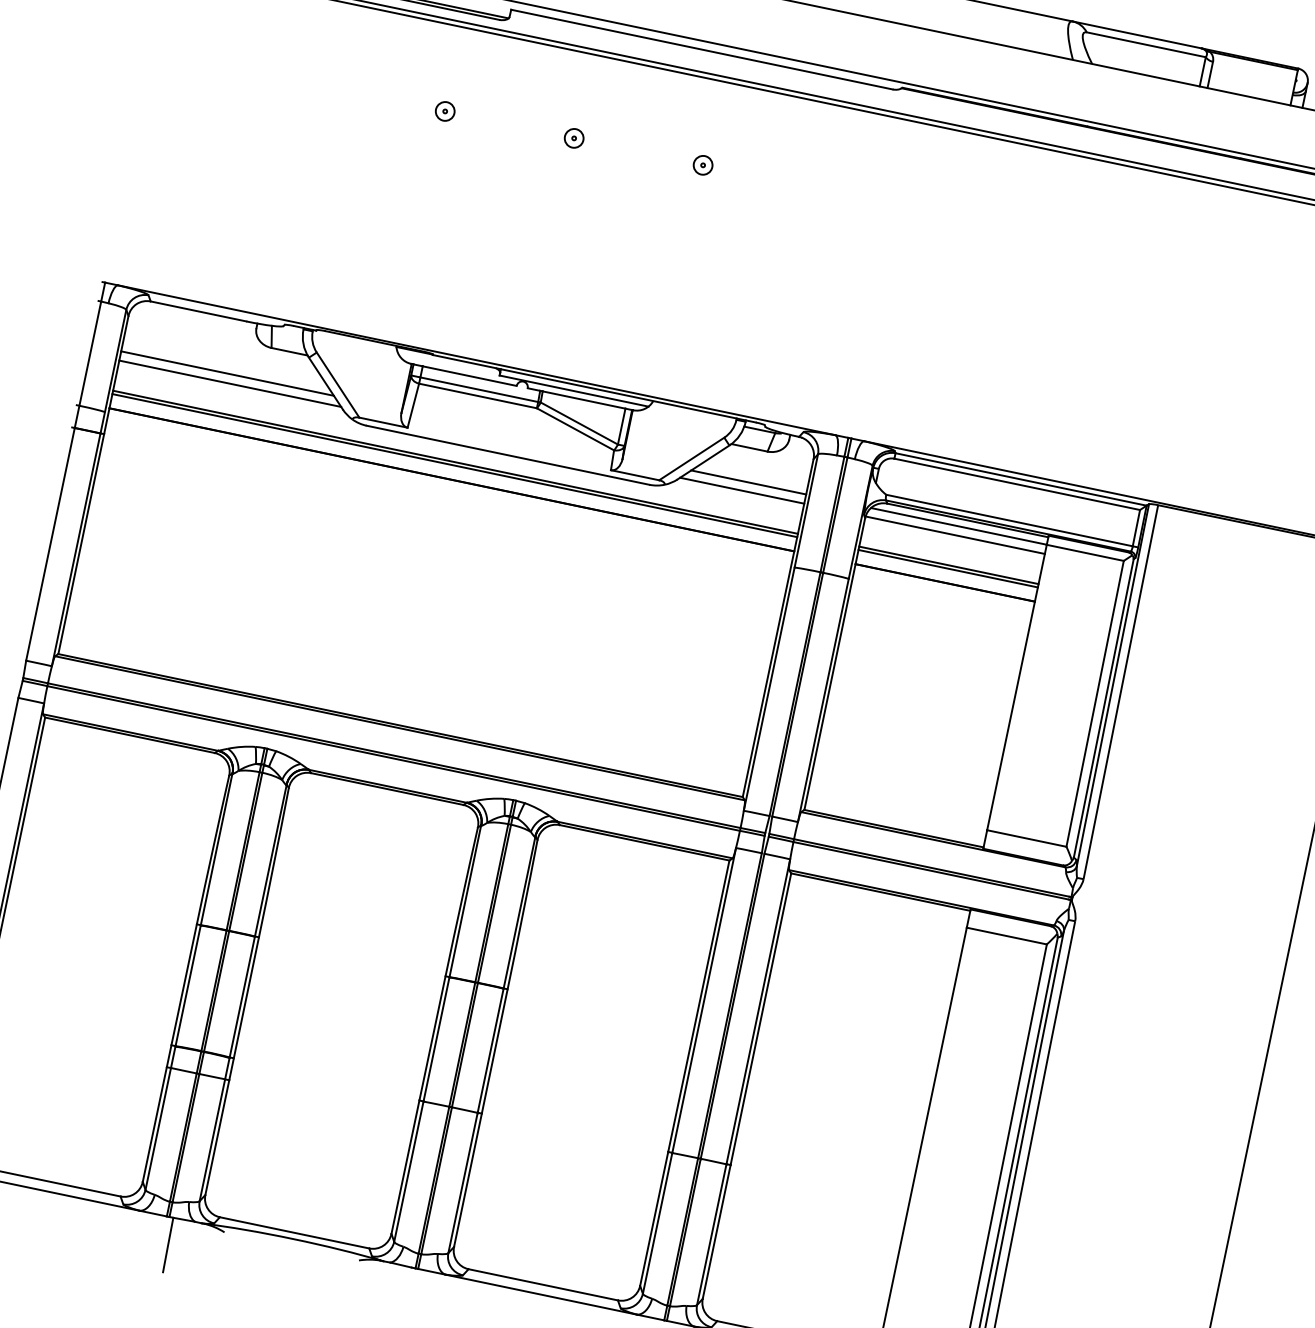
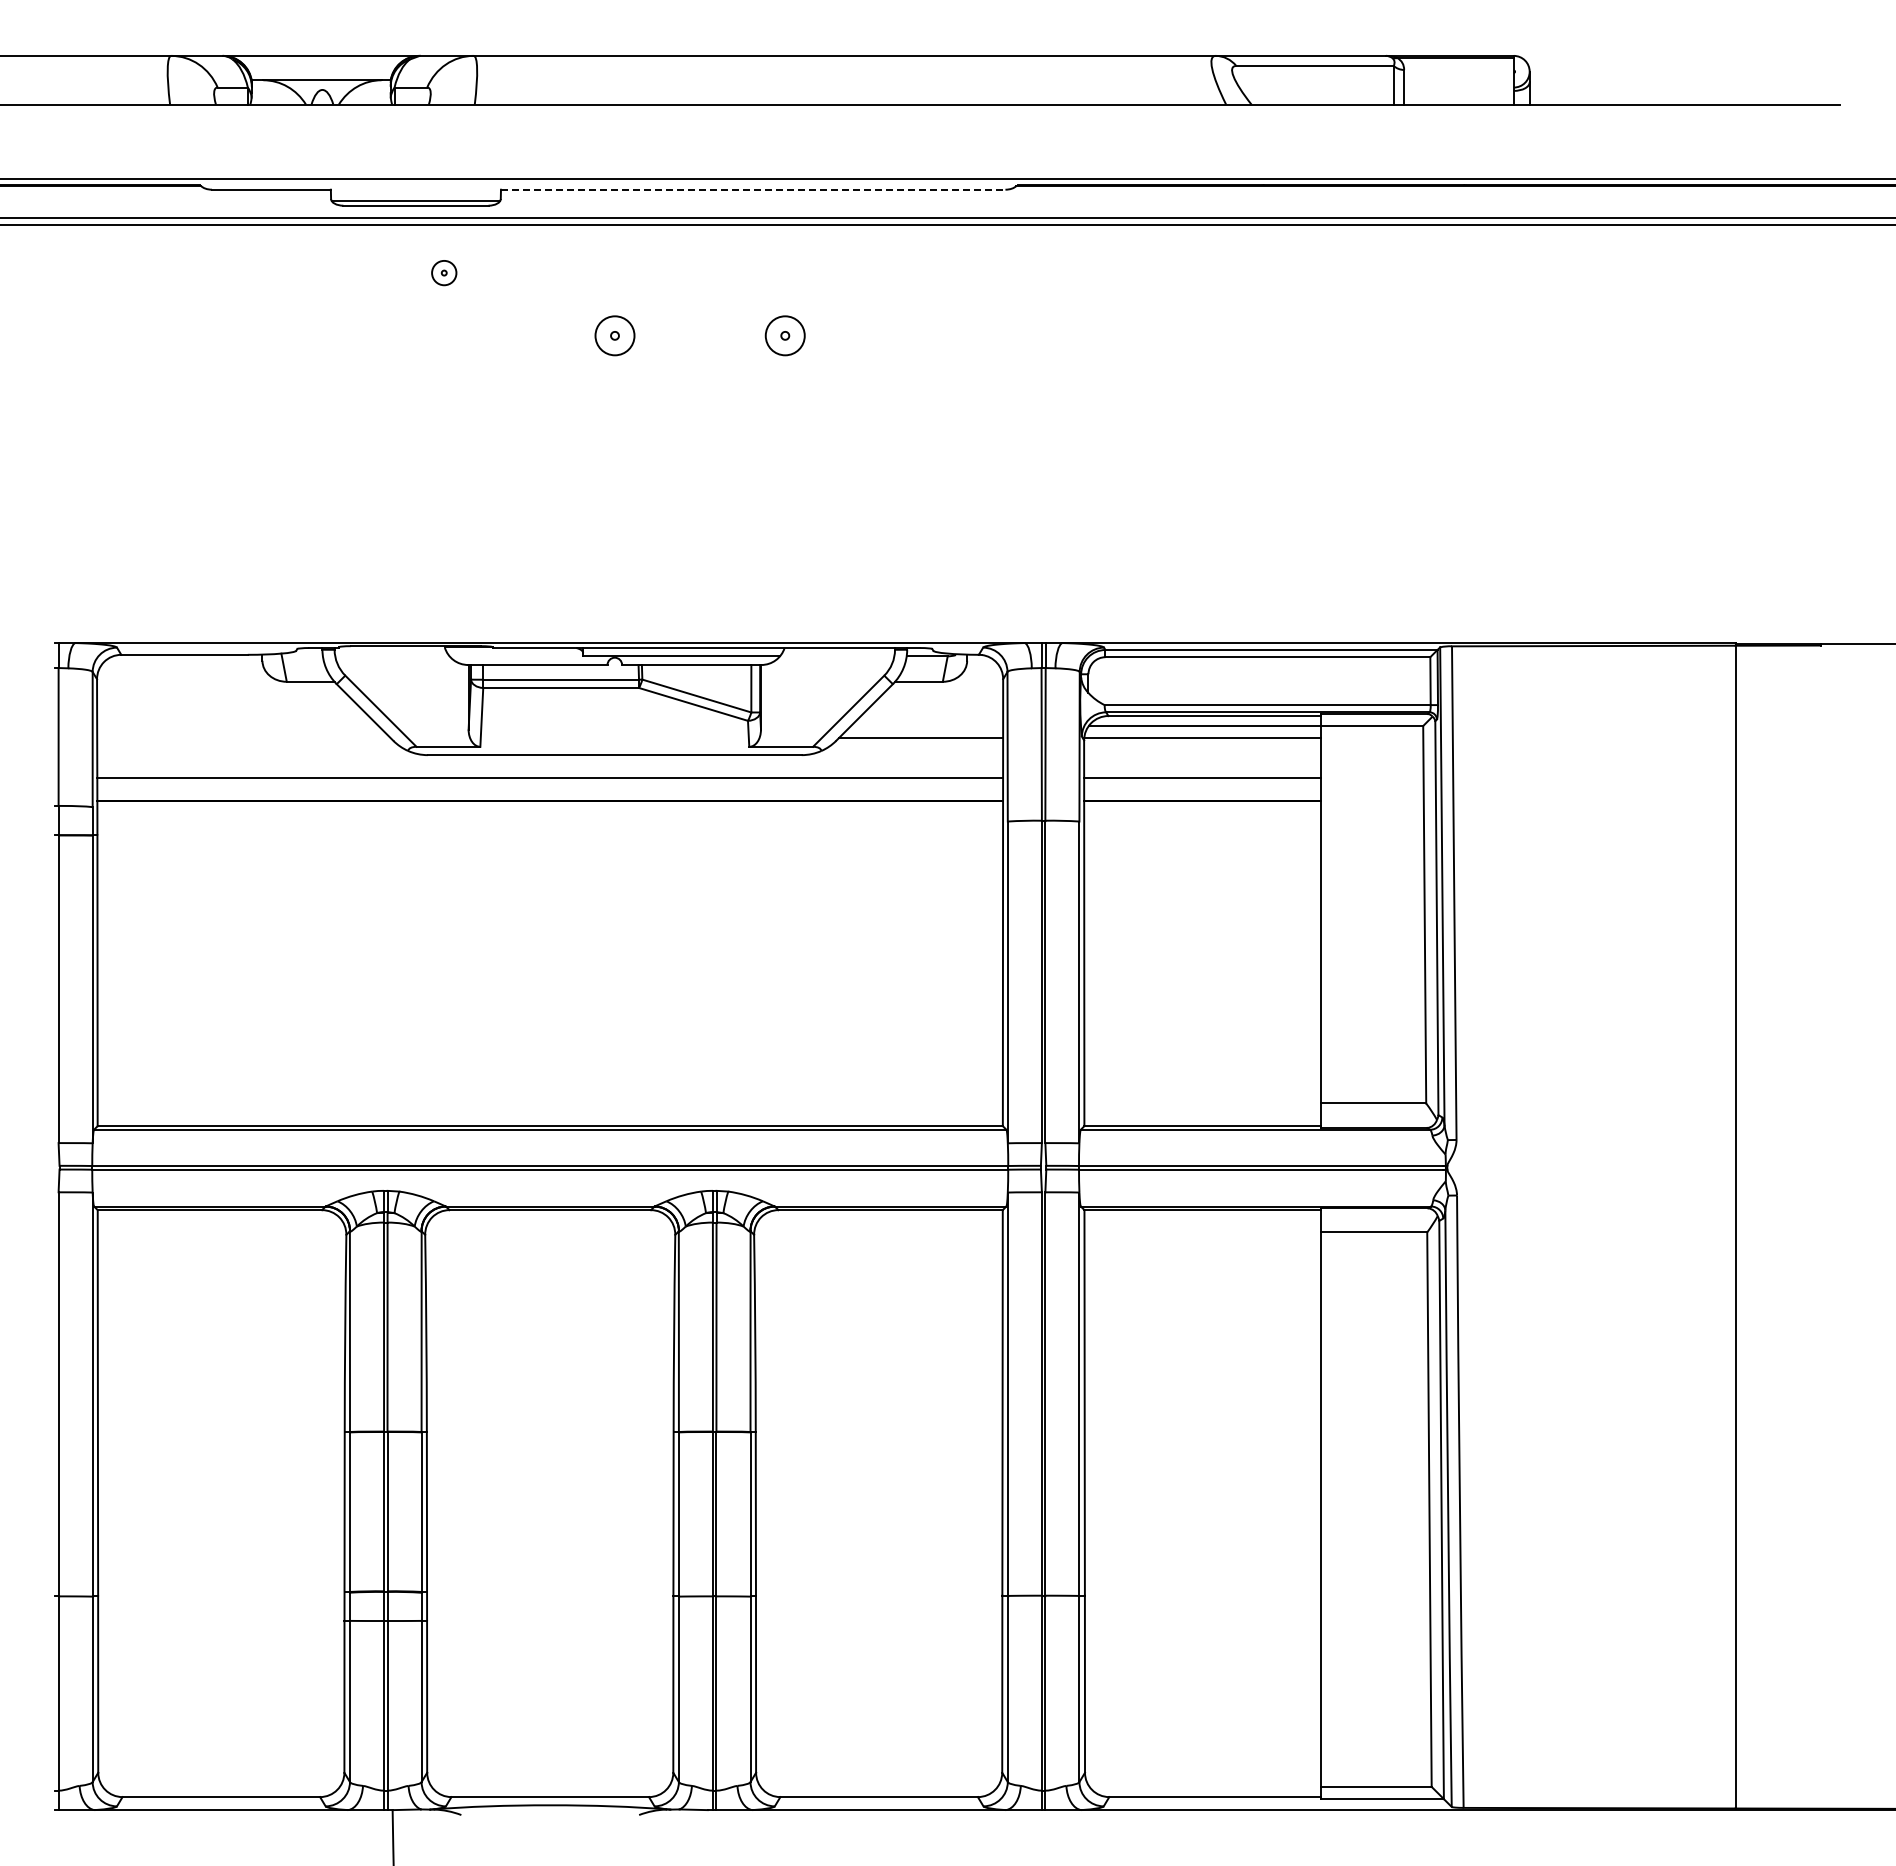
line: (702, 49) -> (753, 189), solid -> dashed
part: (445, 111) -> (444, 273), moved
part: (573, 138) -> (614, 336), size x1.6
part: (703, 165) -> (785, 336), size x1.6
line: (227, 373) -> (237, 725), removed
line: (229, 384) -> (243, 738), removed
line: (455, 465) -> (550, 782), removed
line: (749, 482) -> (927, 725), removed
line: (948, 568) -> (1202, 782), removed

